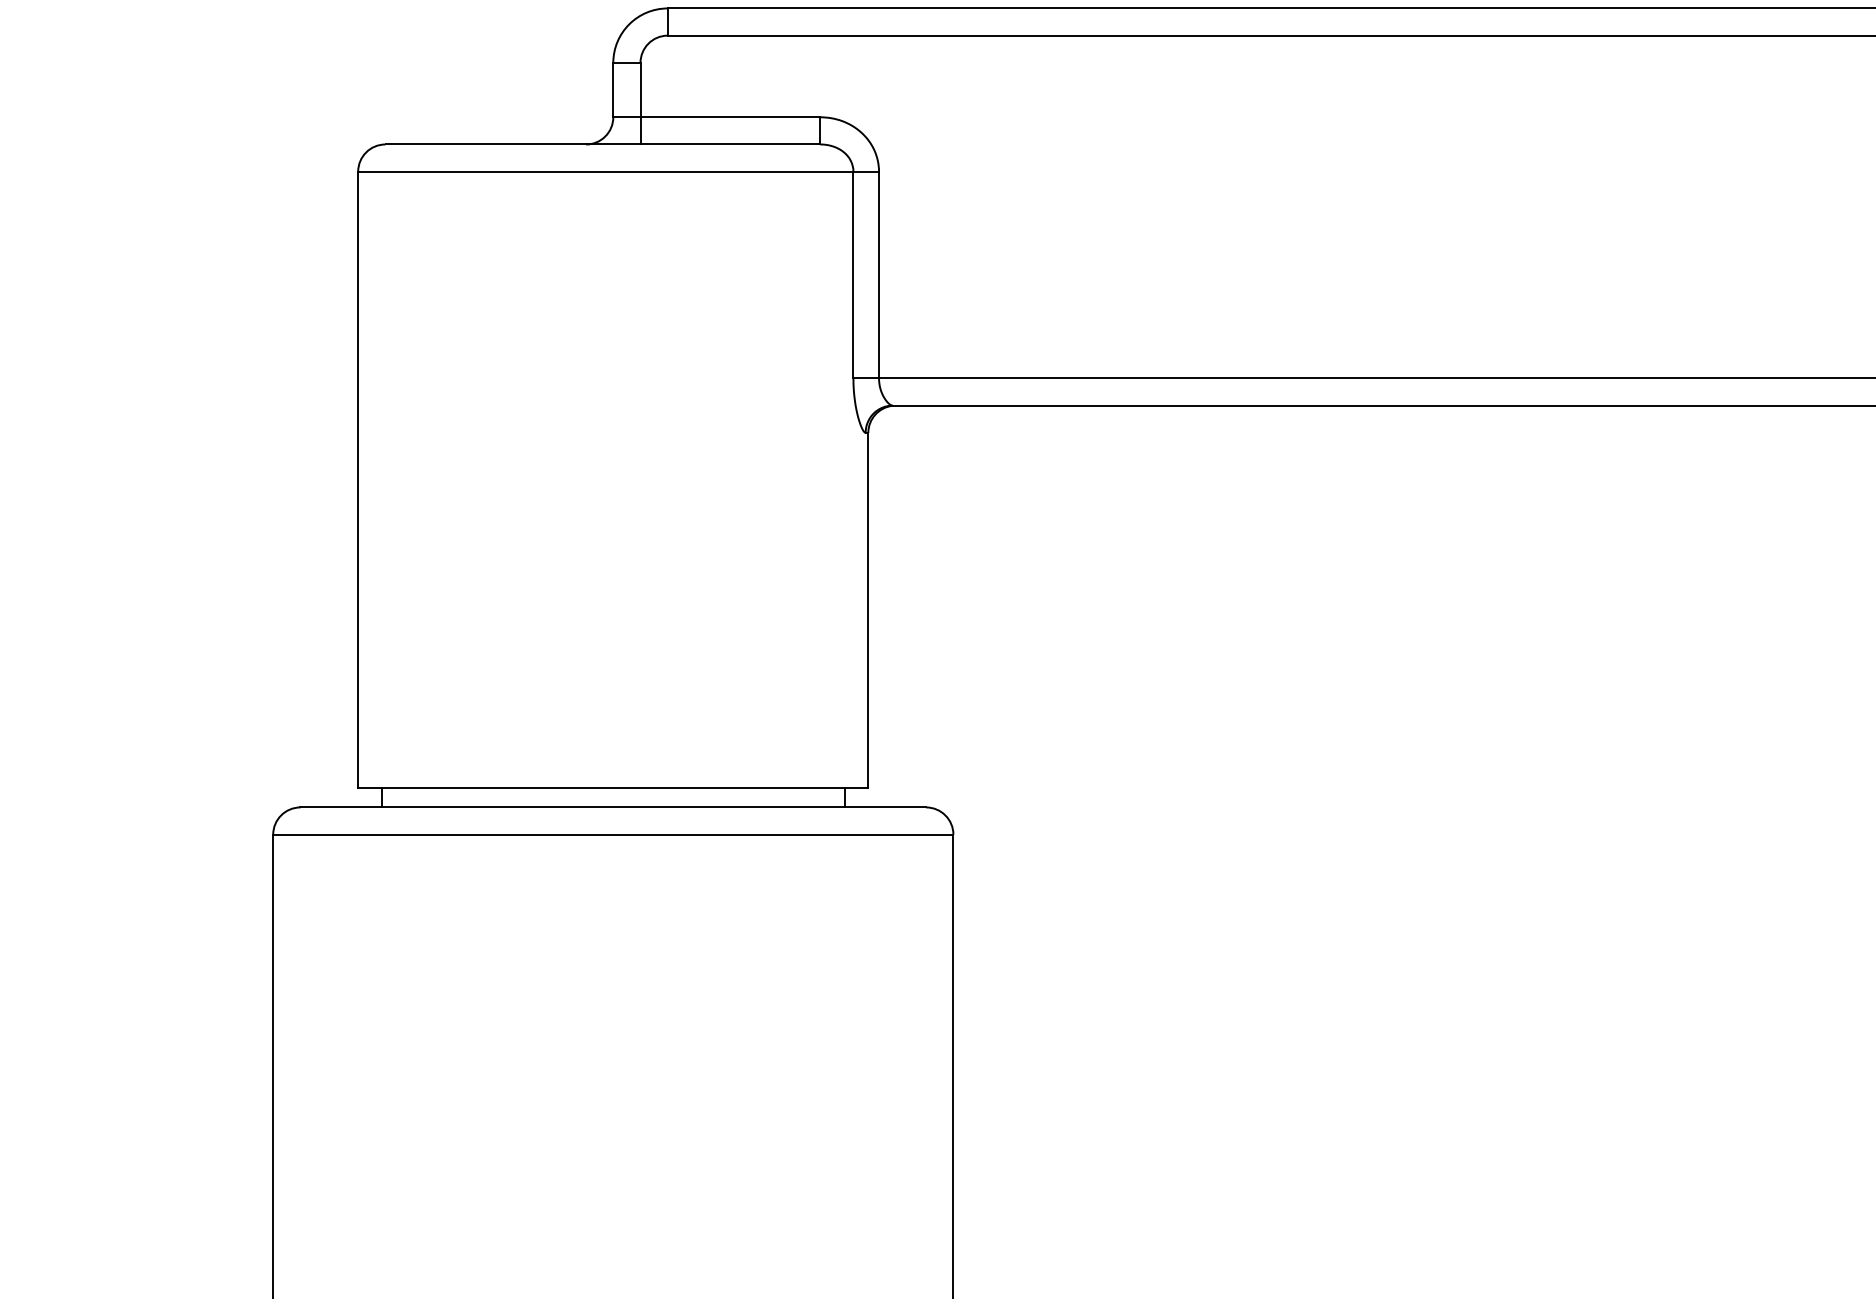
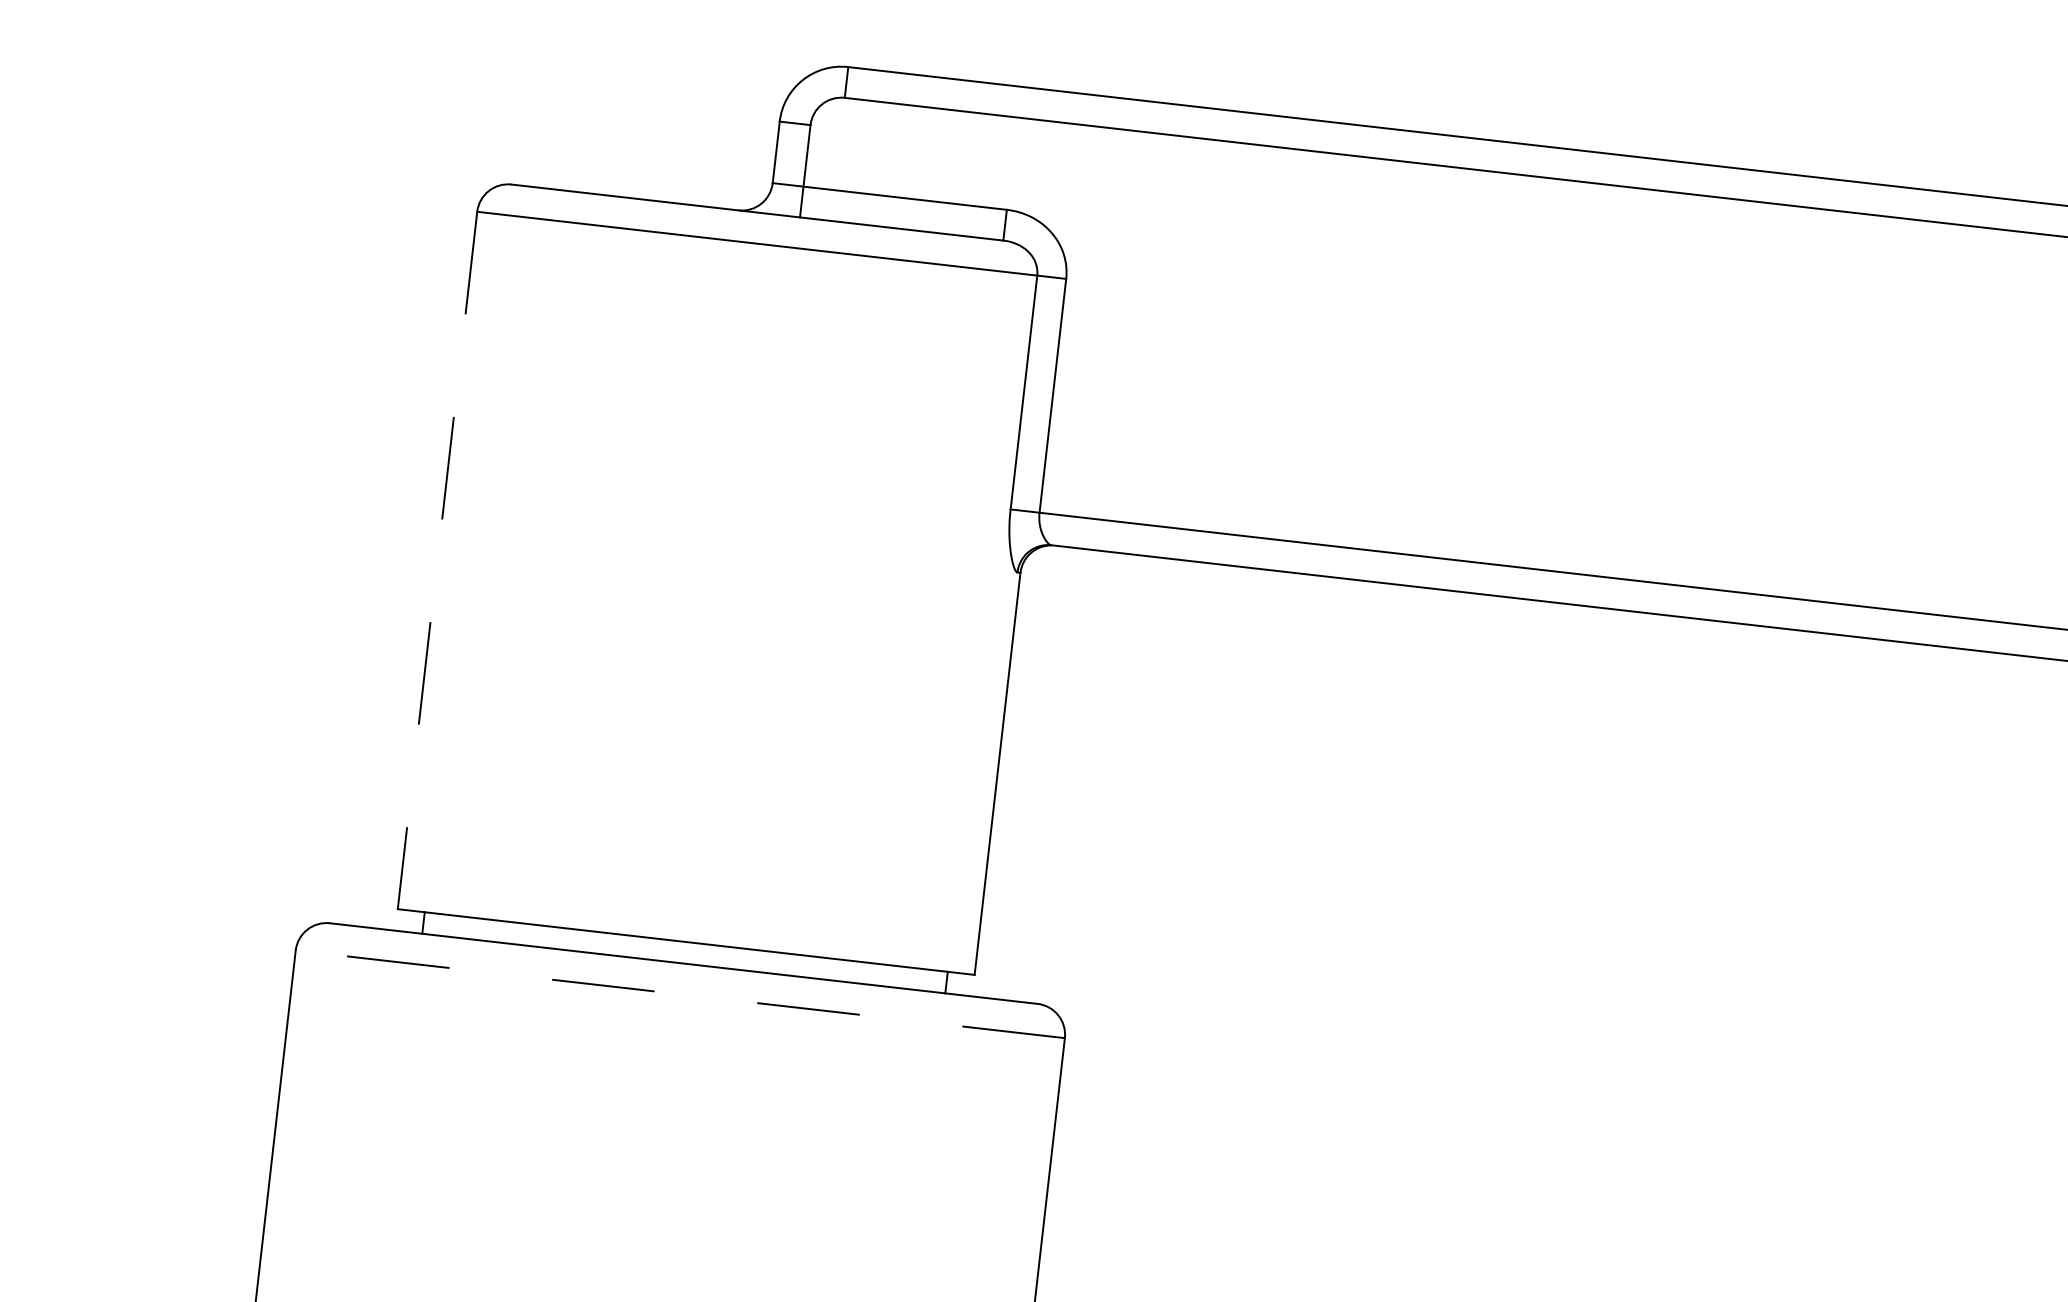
line: (358, 480) -> (437, 561), solid -> dashed
line: (612, 834) -> (679, 994), solid -> dashed

